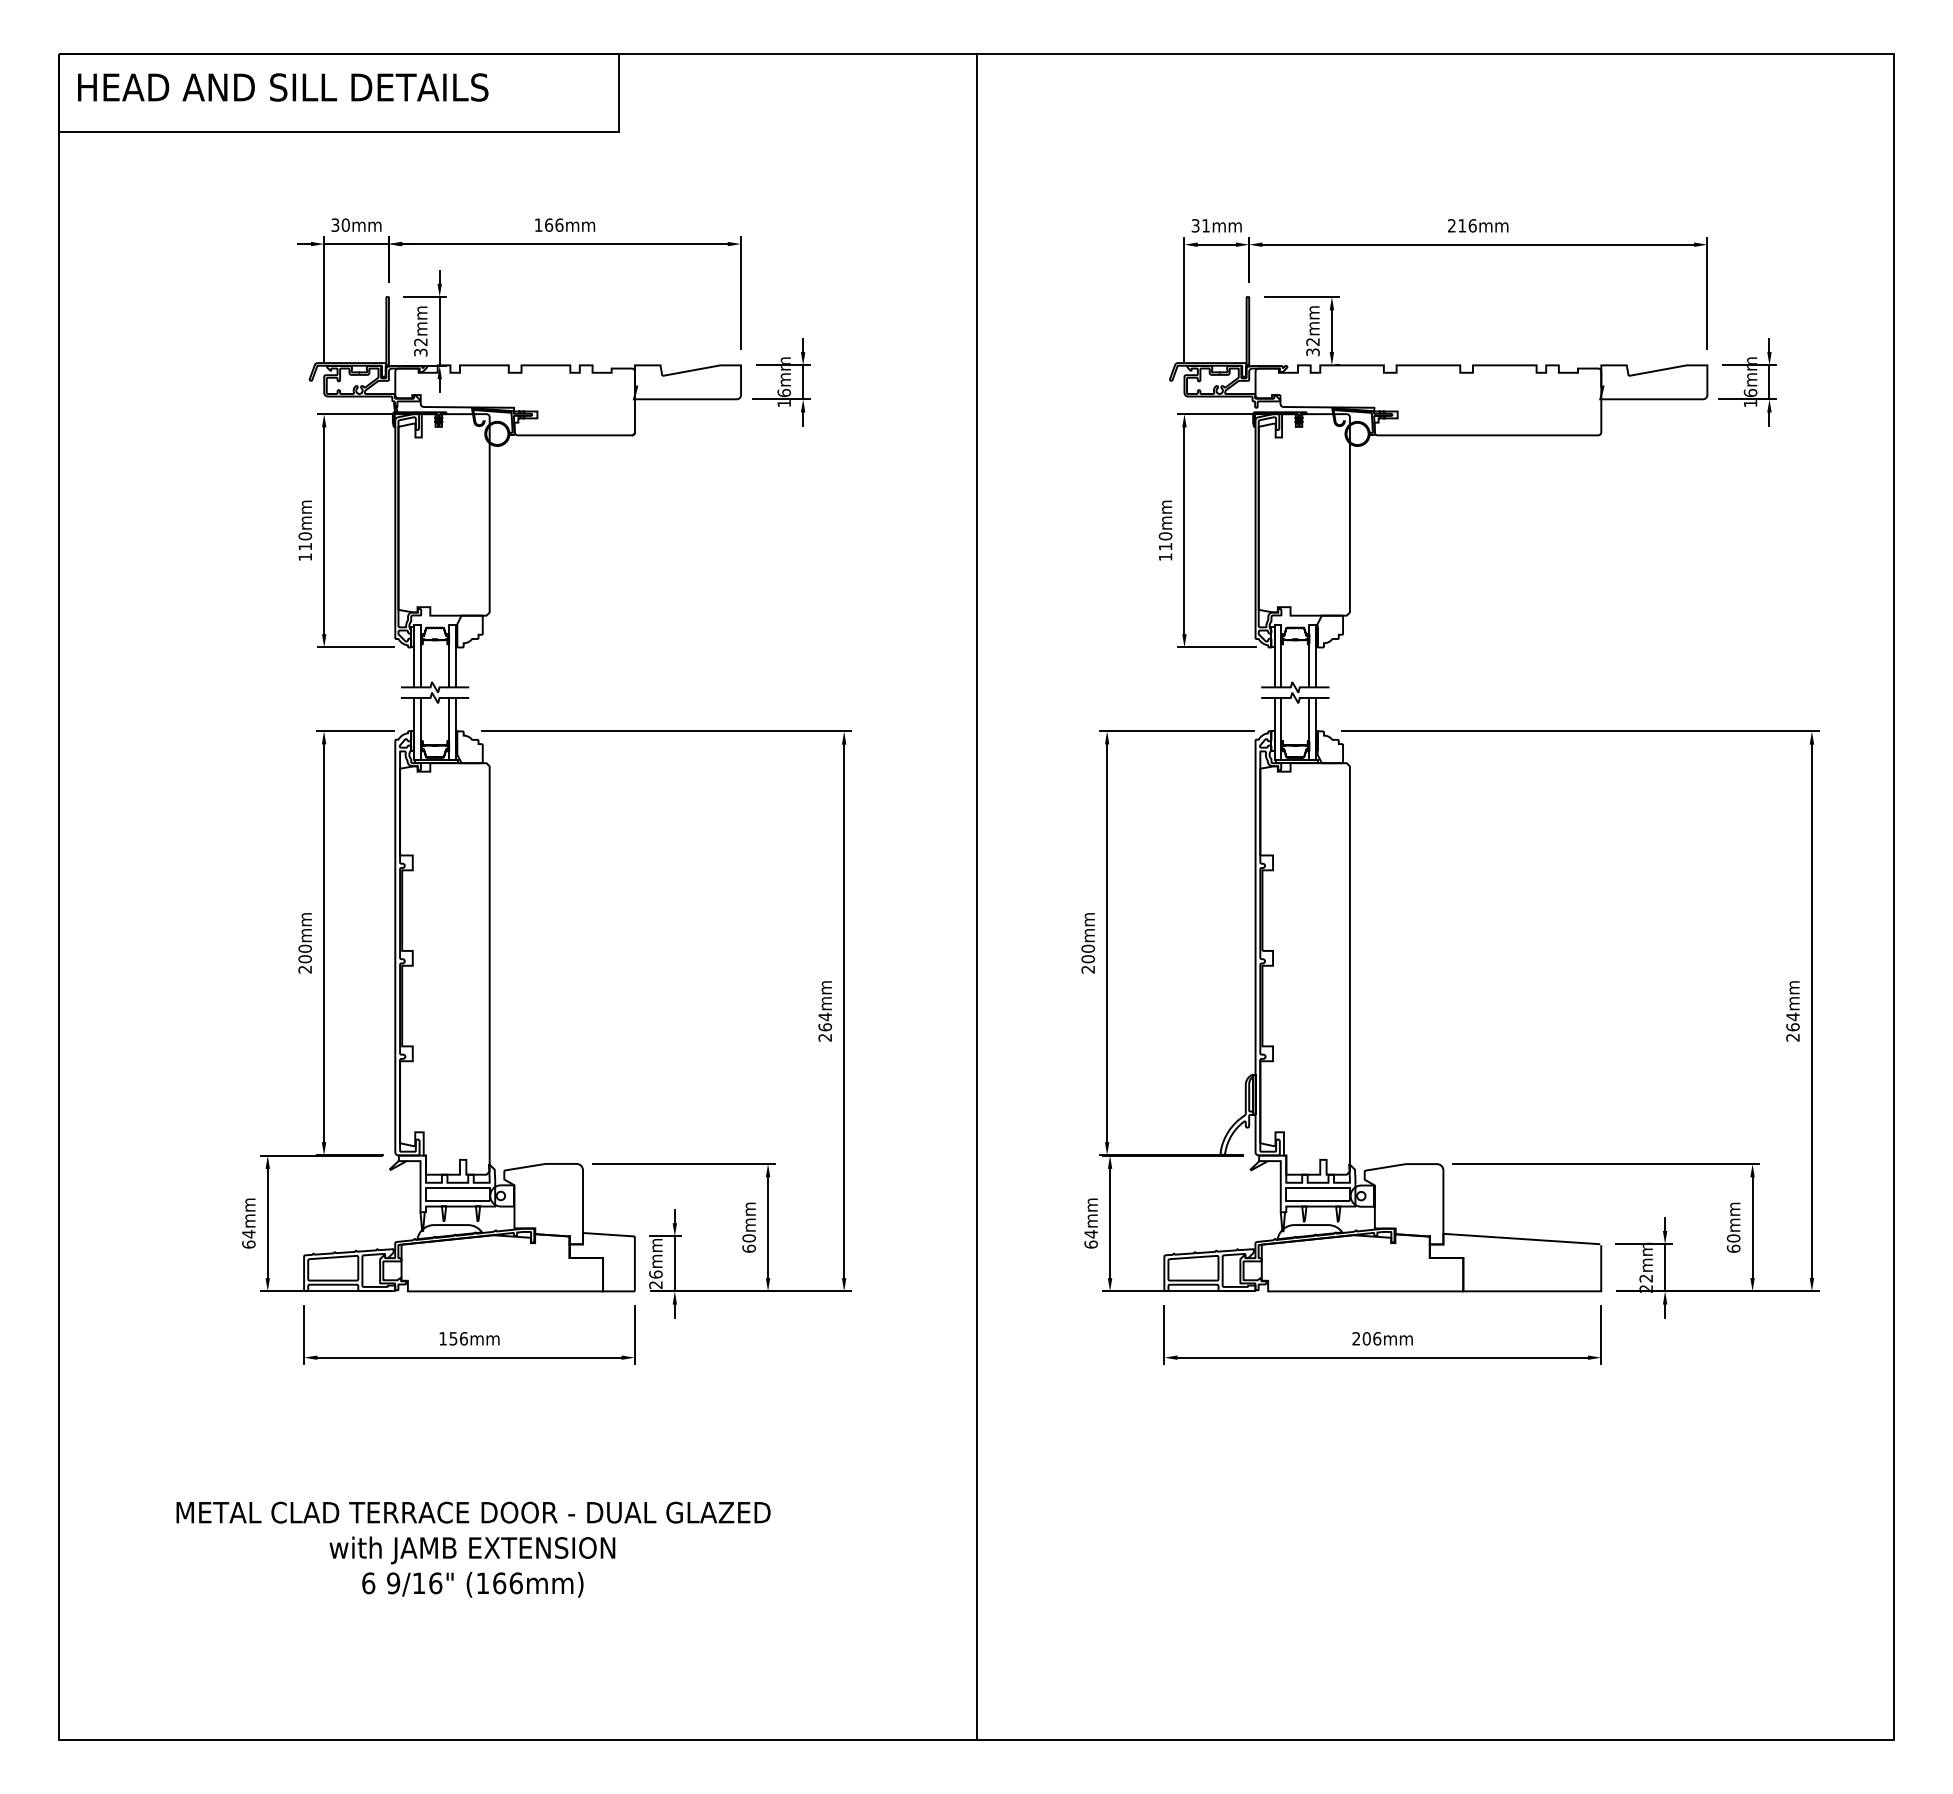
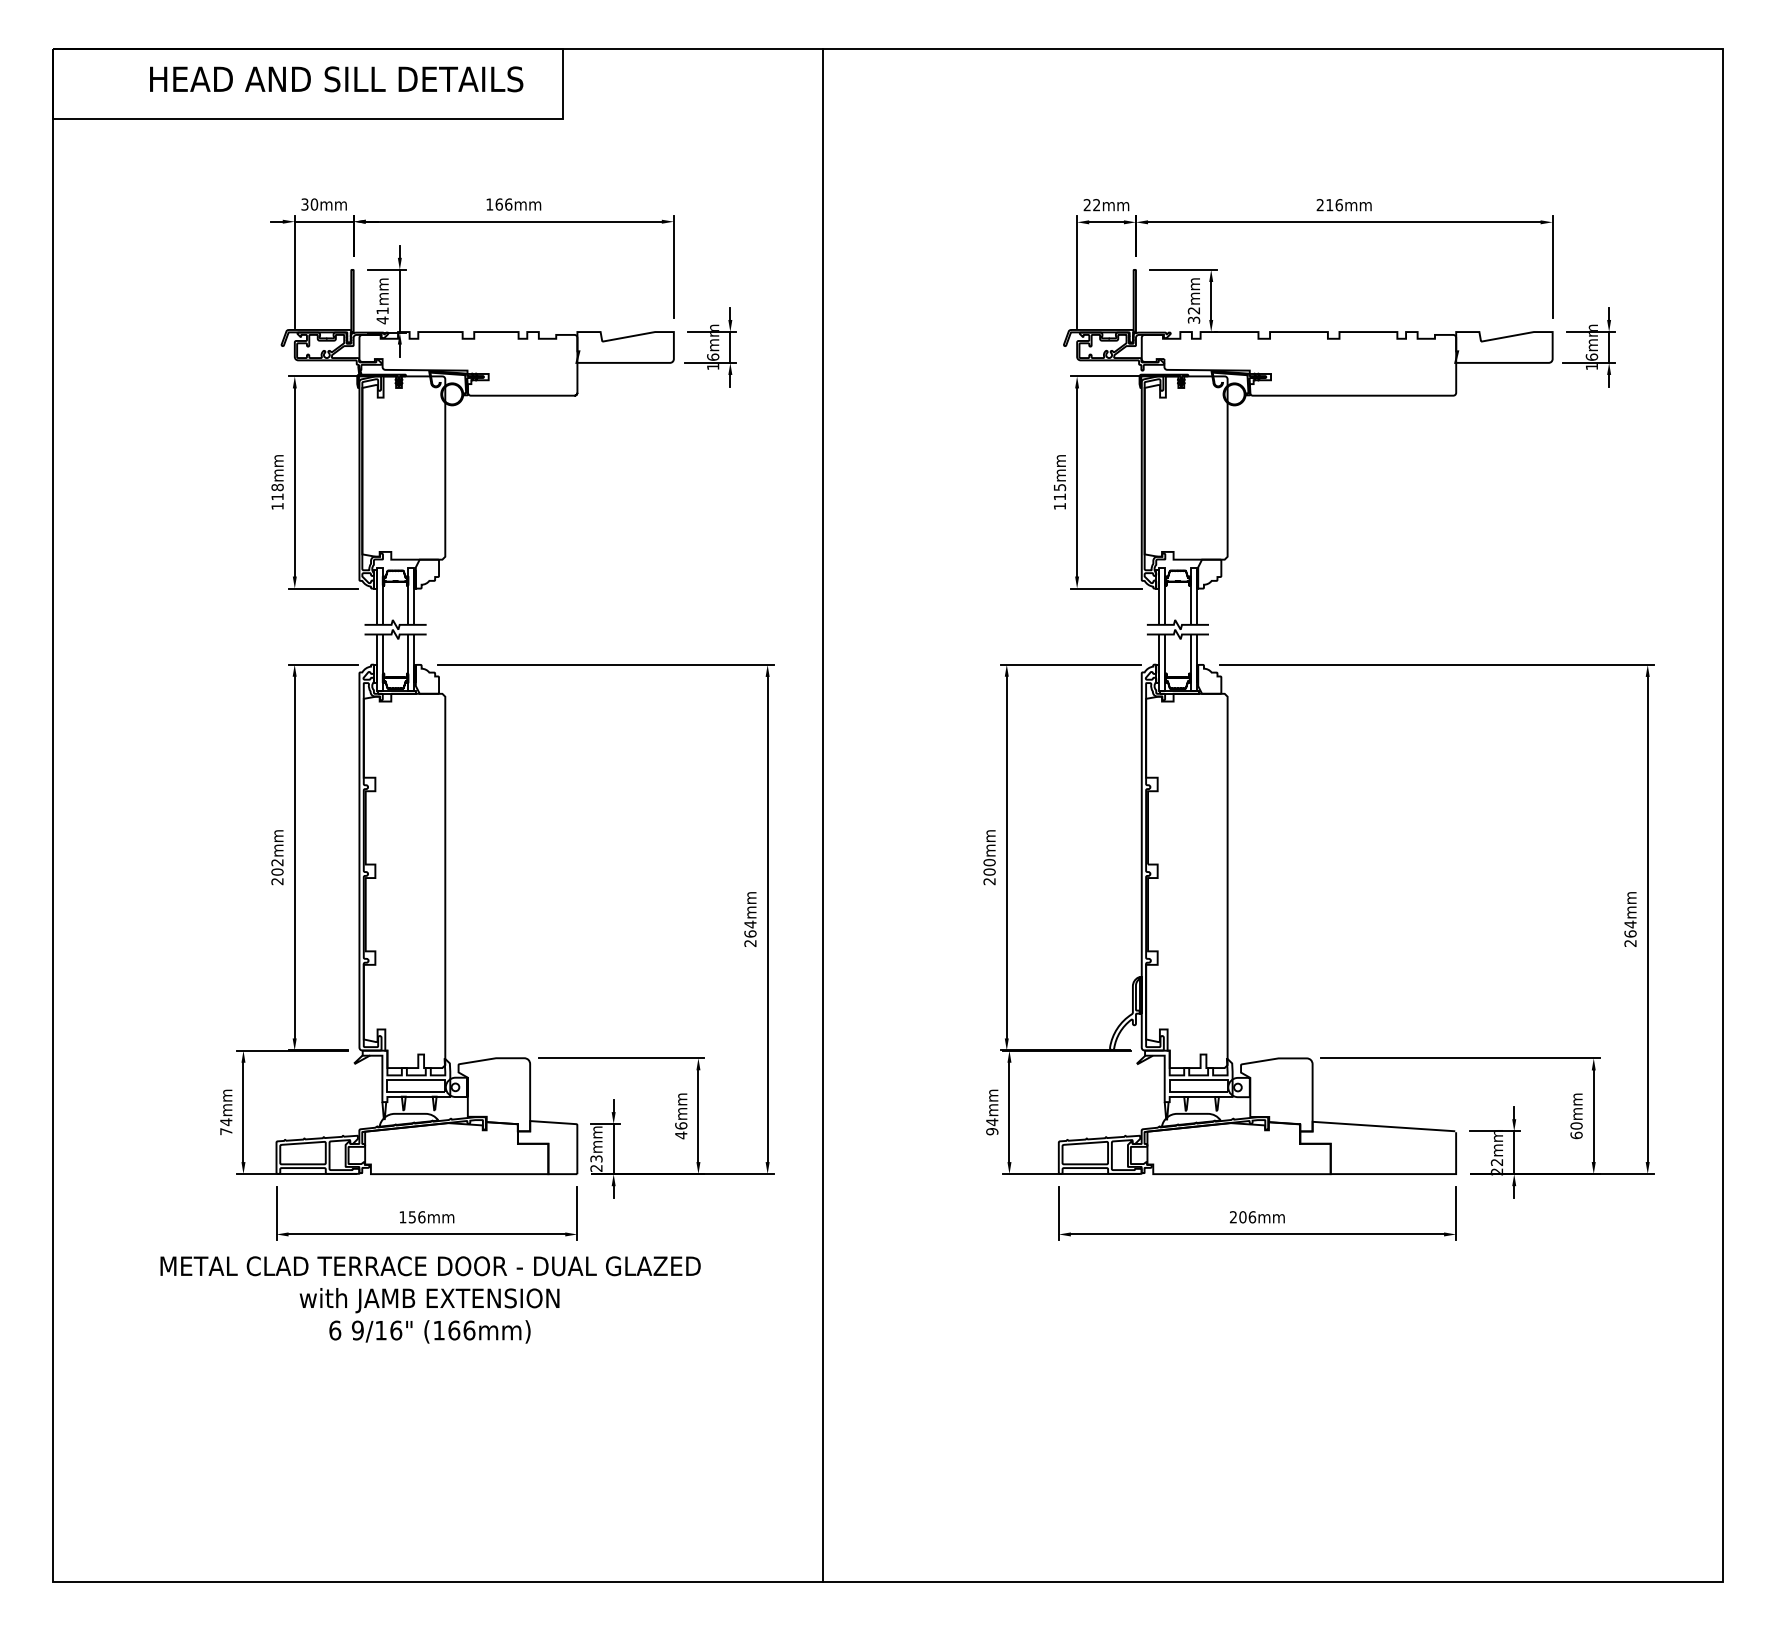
text: (283, 87) -> (336, 79), moved
text: (1200, 225) -> (1091, 204), 31mm -> 22mm
text: (420, 347) -> (382, 315), 32mm -> 41mm
text: (304, 536) -> (276, 487), 110mm -> 118mm
text: (1165, 536) -> (1059, 487), 110mm -> 115mm
line: (976, 896) -> (823, 815), moved
text: (304, 948) -> (276, 862), 200mm -> 202mm
text: (748, 1243) -> (680, 1130), 60mm -> 46mm
text: (248, 1244) -> (225, 1131), 64mm -> 74mm
text: (1090, 1244) -> (991, 1131), 64mm -> 94mm
text: (655, 1274) -> (596, 1158), 26mm -> 23mm
text: (473, 1549) -> (430, 1299), moved

